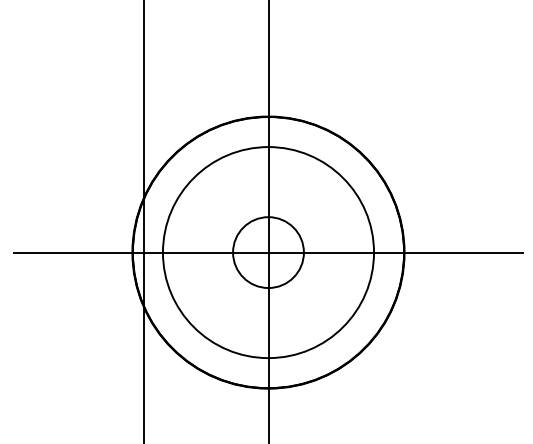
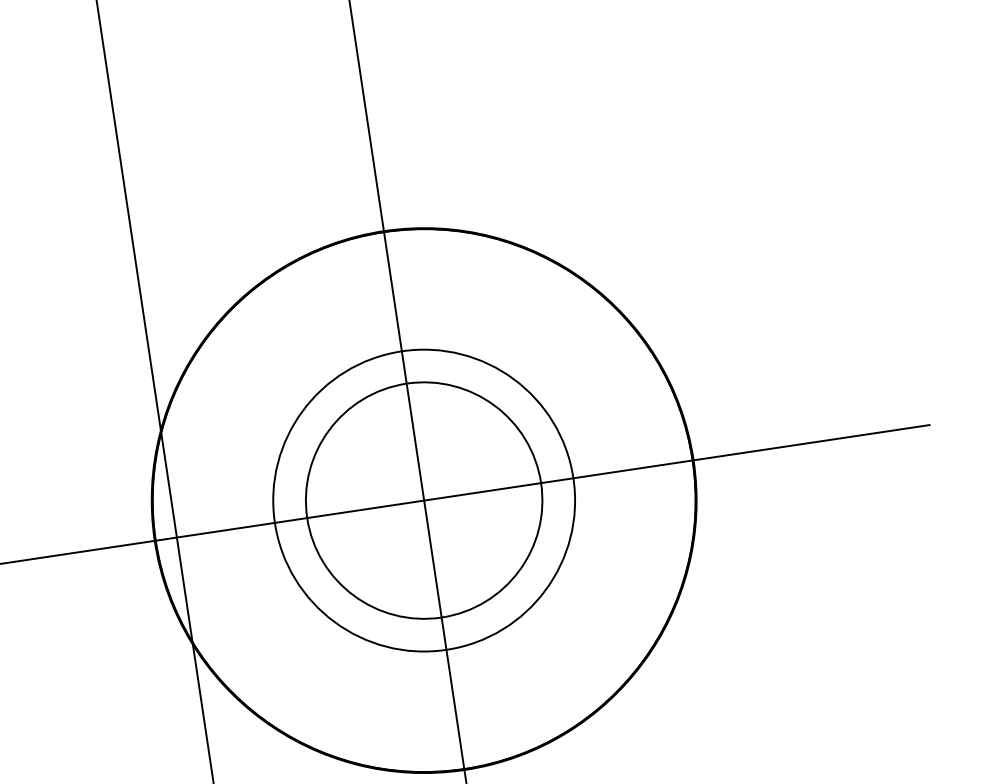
circle: (268, 252) -> (424, 500), size x0.71
circle: (268, 252) -> (424, 500), size x1.67

